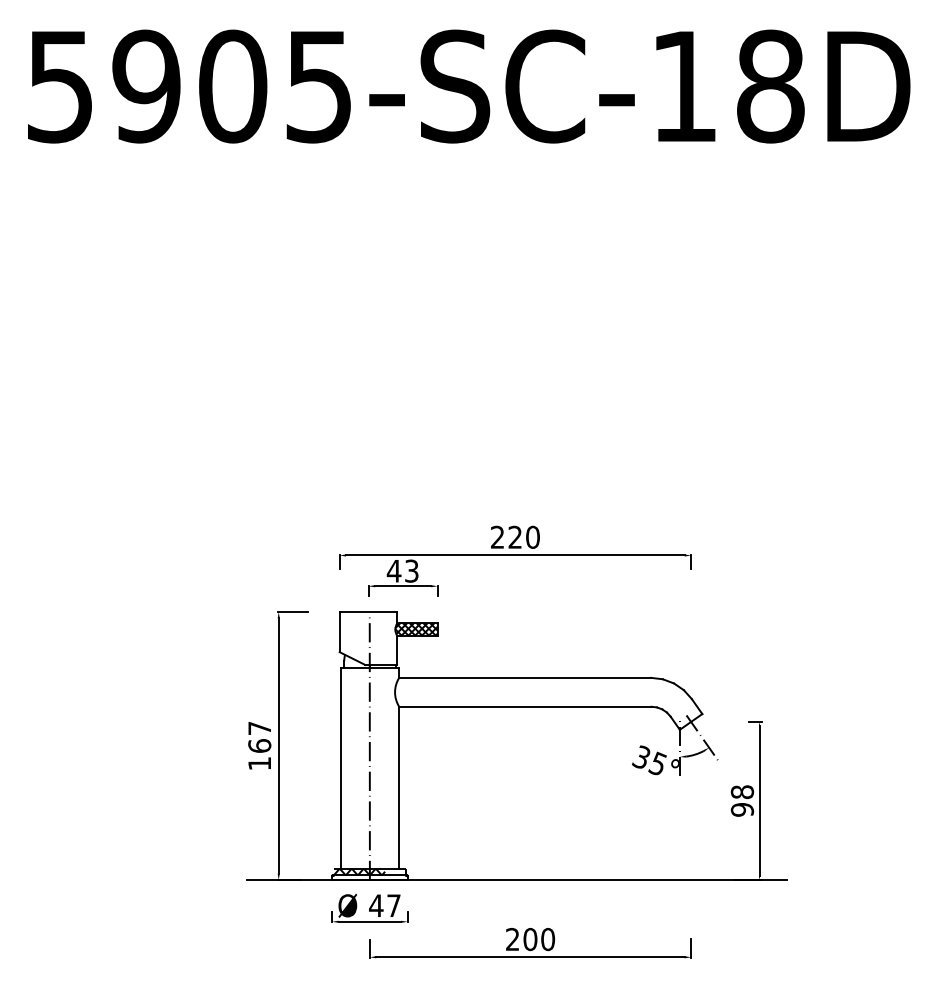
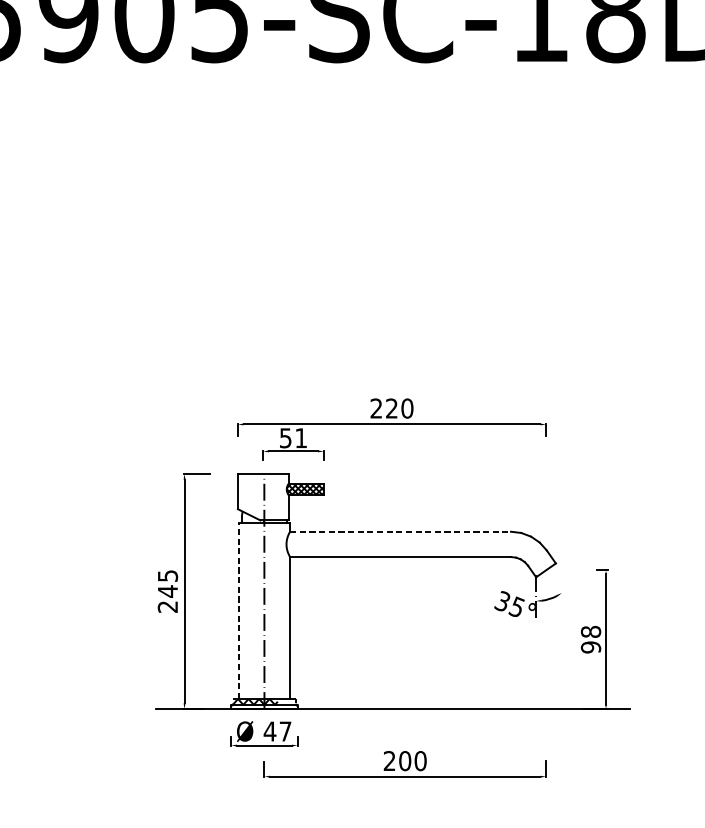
text: (402, 570) -> (293, 437), 43 -> 51
line: (525, 677) -> (400, 531), solid -> dashed
line: (702, 738) -> (556, 584), removed
text: (259, 746) -> (167, 591), 167 -> 245
line: (340, 767) -> (238, 610), solid -> dashed

